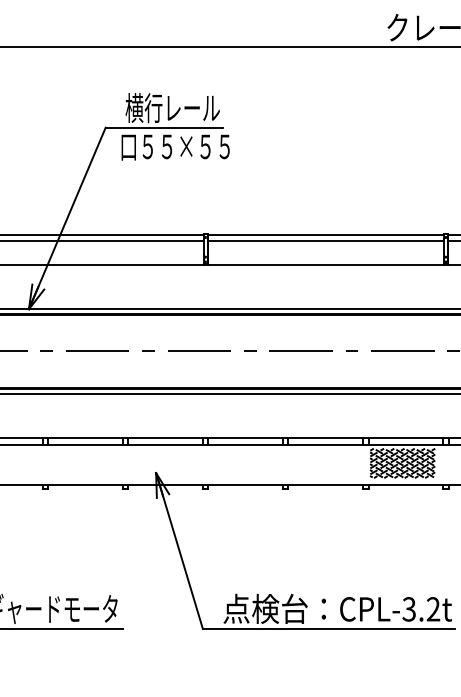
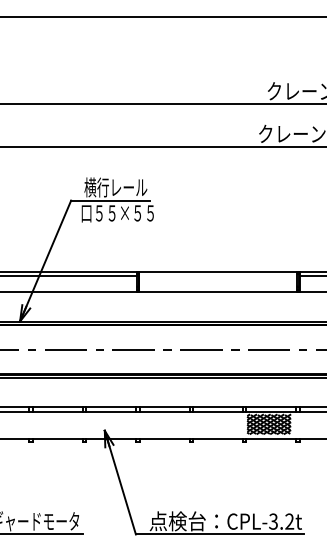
line: (325, 240) -> (217, 275), removed

